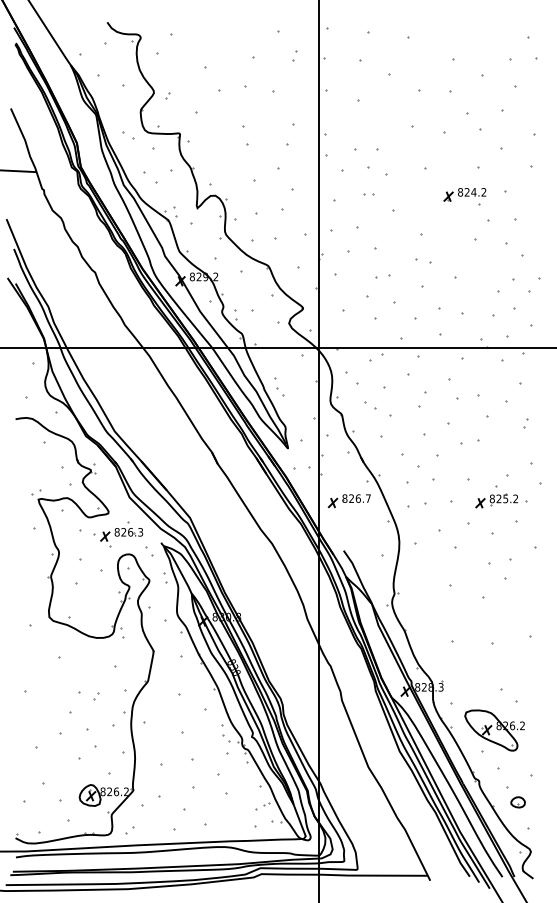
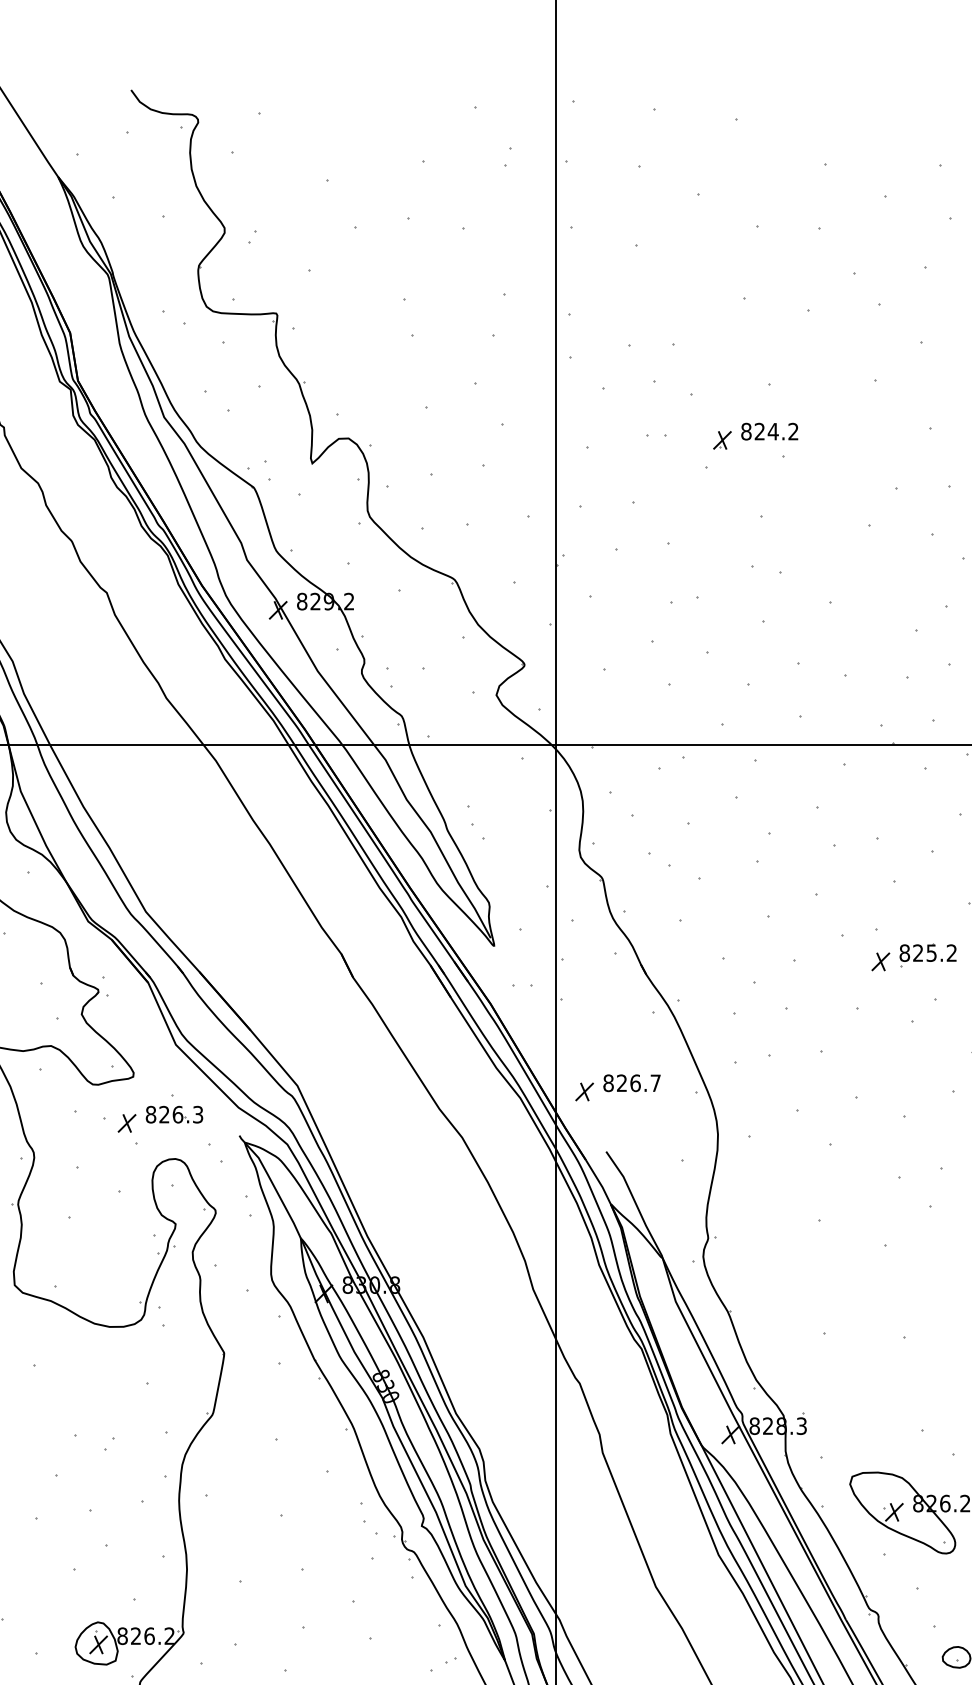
part: (464, 196) -> (754, 439), moved
part: (301, 468) -> (521, 986), size x0.62
part: (496, 500) -> (913, 956), moved
part: (348, 501) -> (615, 1088), moved

